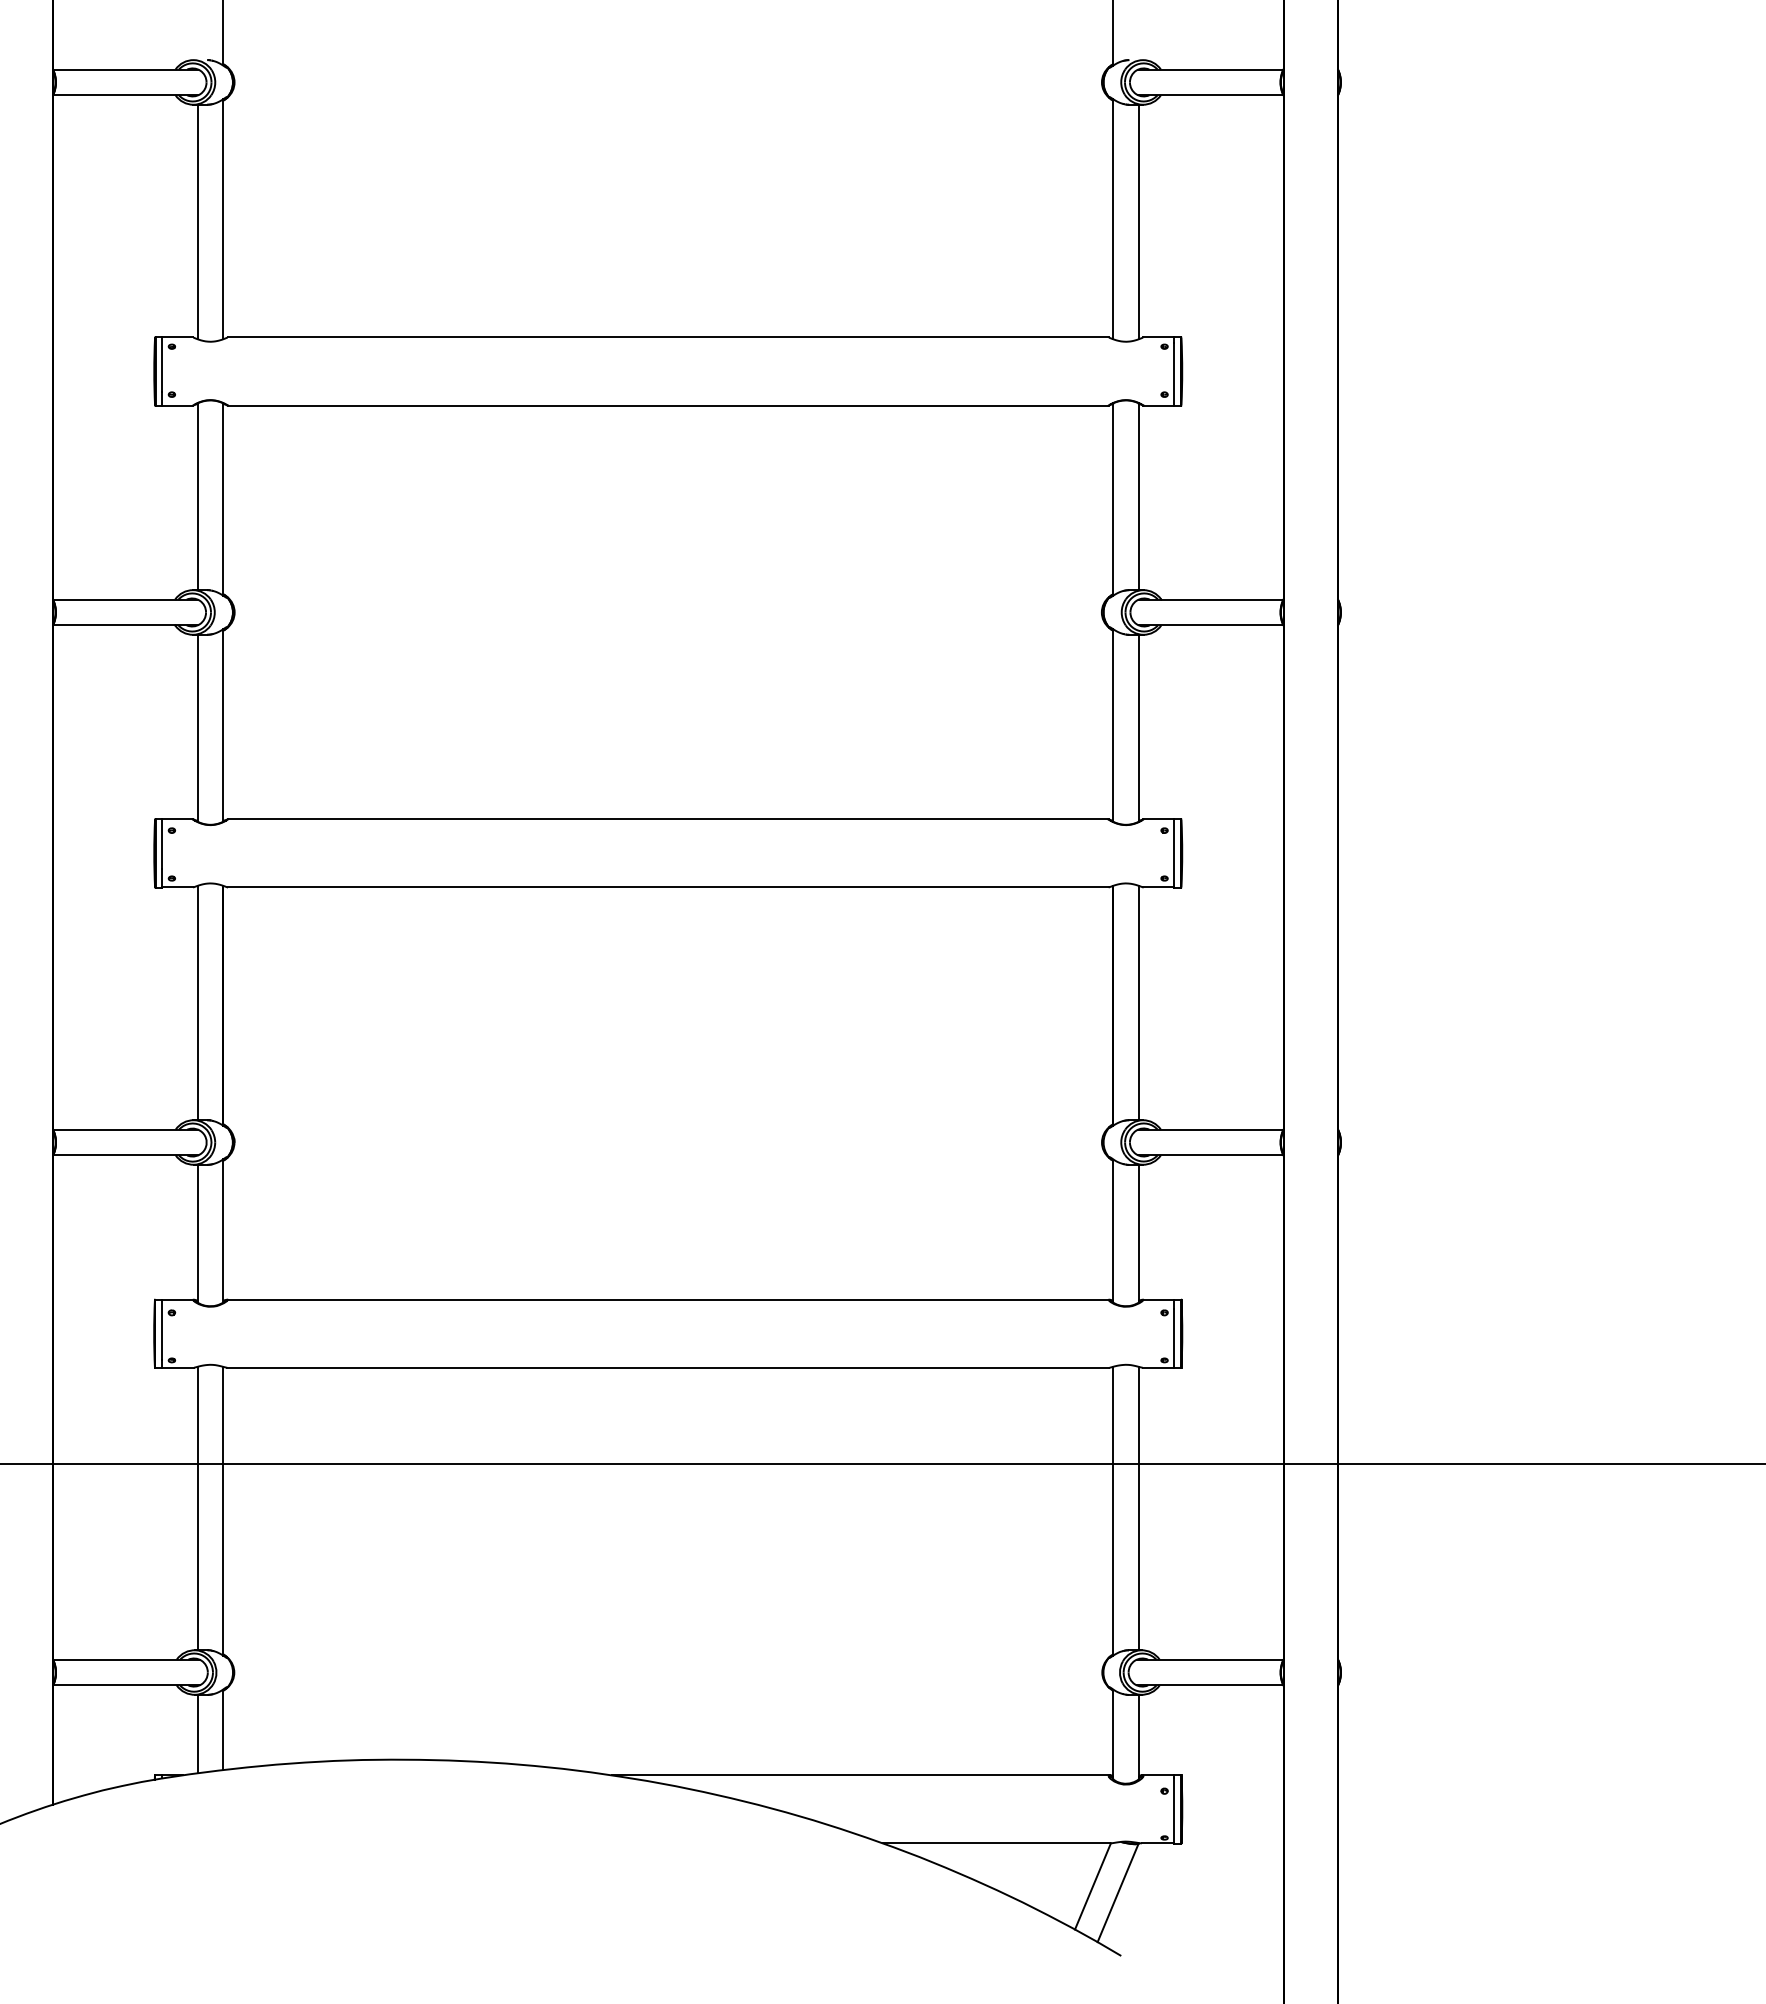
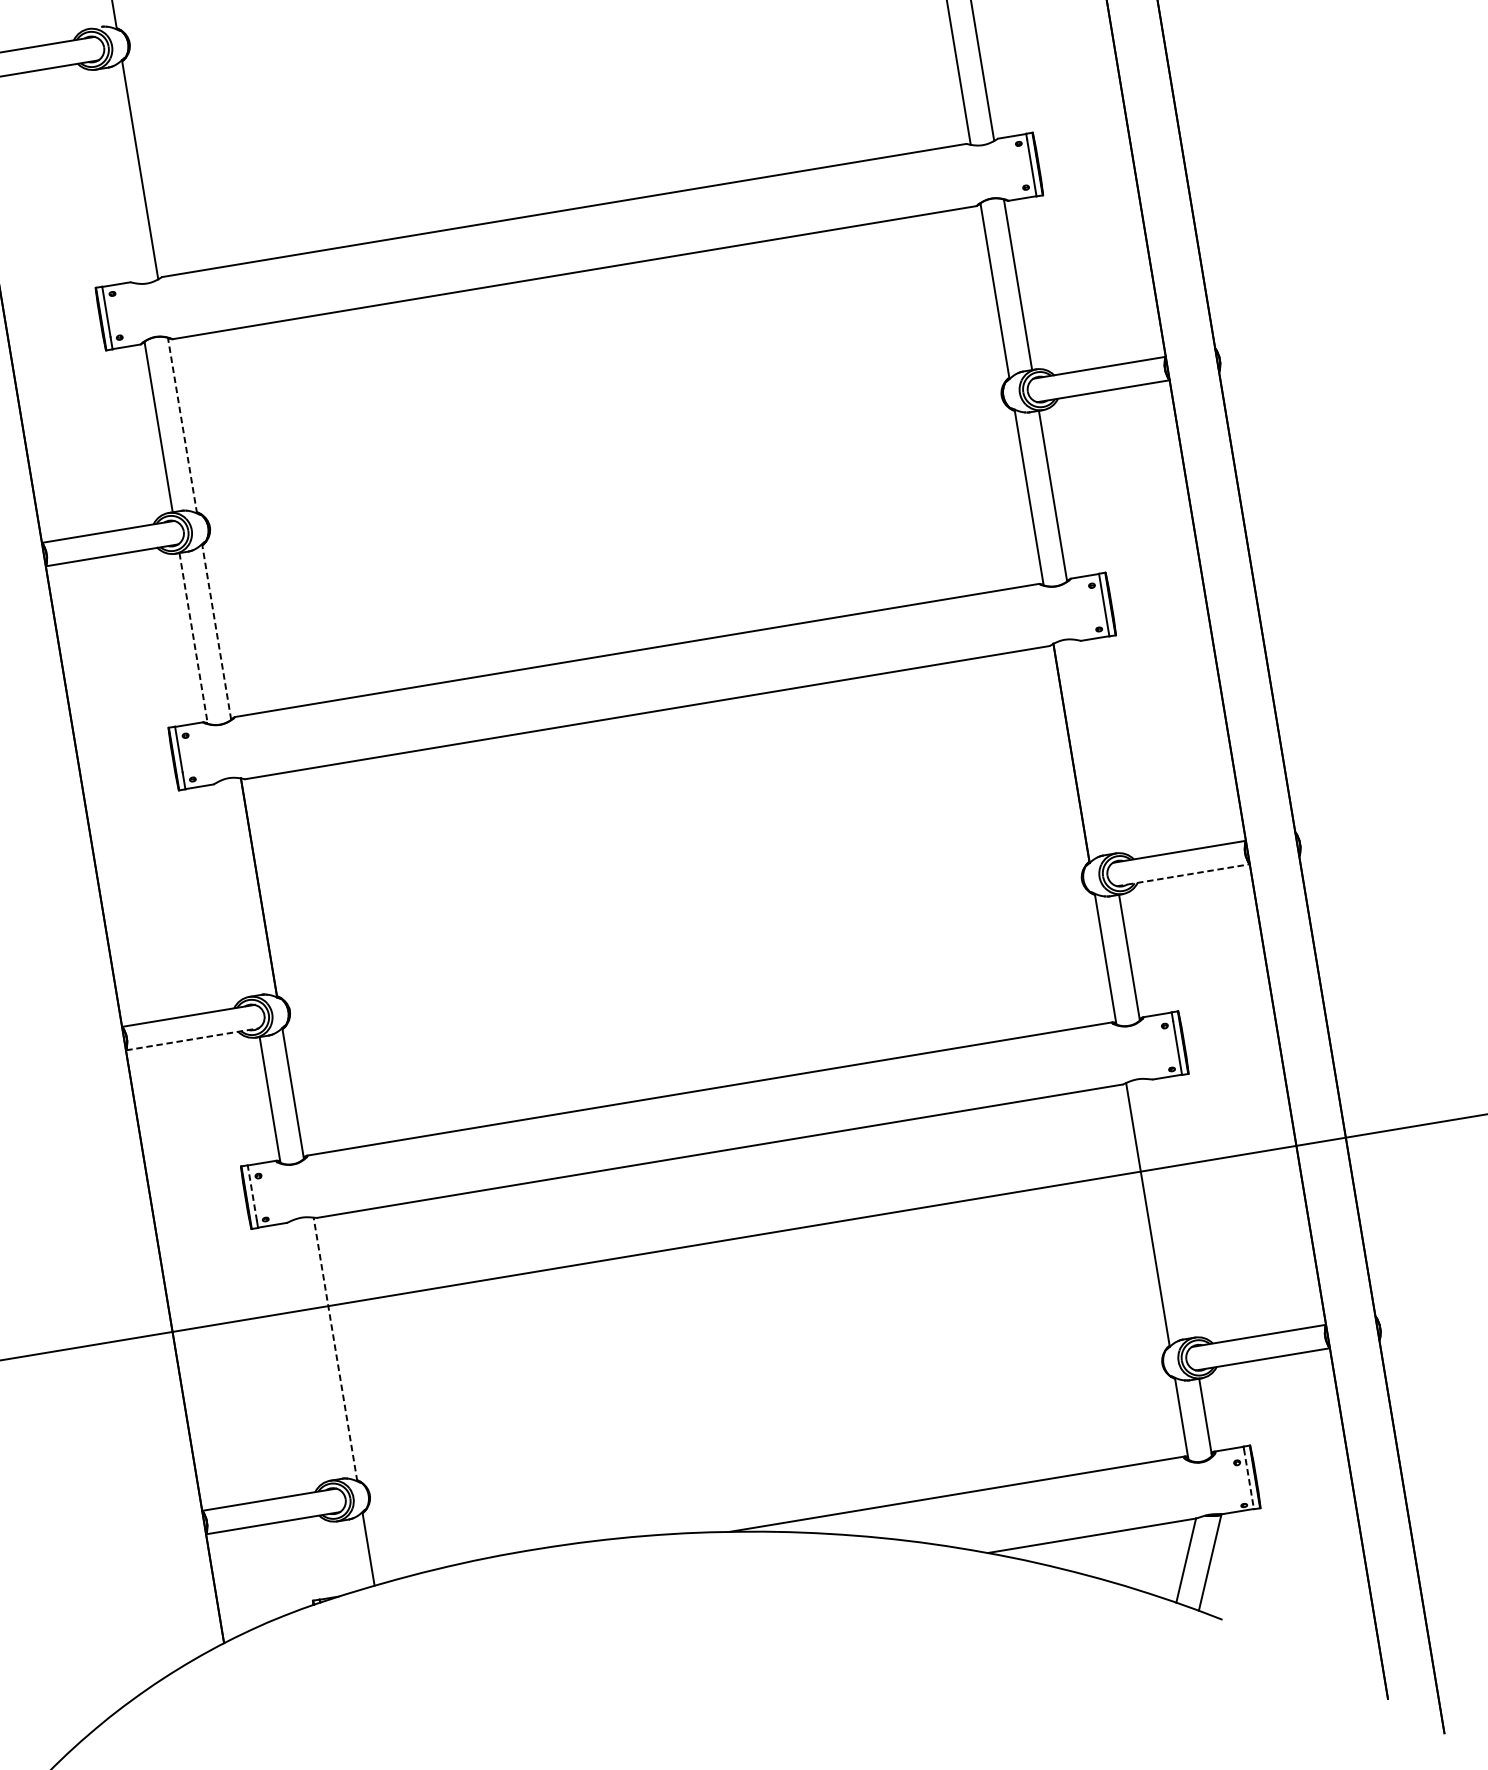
line: (197, 221) -> (116, 175), removed
line: (223, 499) -> (182, 425), solid -> dashed
line: (223, 724) -> (216, 631), solid -> dashed
line: (197, 728) -> (193, 638), solid -> dashed
line: (197, 1002) -> (234, 888), removed
line: (1138, 1002) -> (1094, 746), removed
line: (125, 1155) -> (192, 1039), solid -> dashed
line: (1210, 1155) -> (1183, 875), solid -> dashed
line: (162, 1329) -> (252, 1192), solid -> dashed
line: (197, 1508) -> (311, 1350), removed
line: (1138, 1508) -> (1170, 1208), removed
line: (223, 1510) -> (335, 1348), solid -> dashed
line: (197, 1733) -> (345, 1556), removed
line: (1174, 1811) -> (1249, 1479), solid -> dashed

